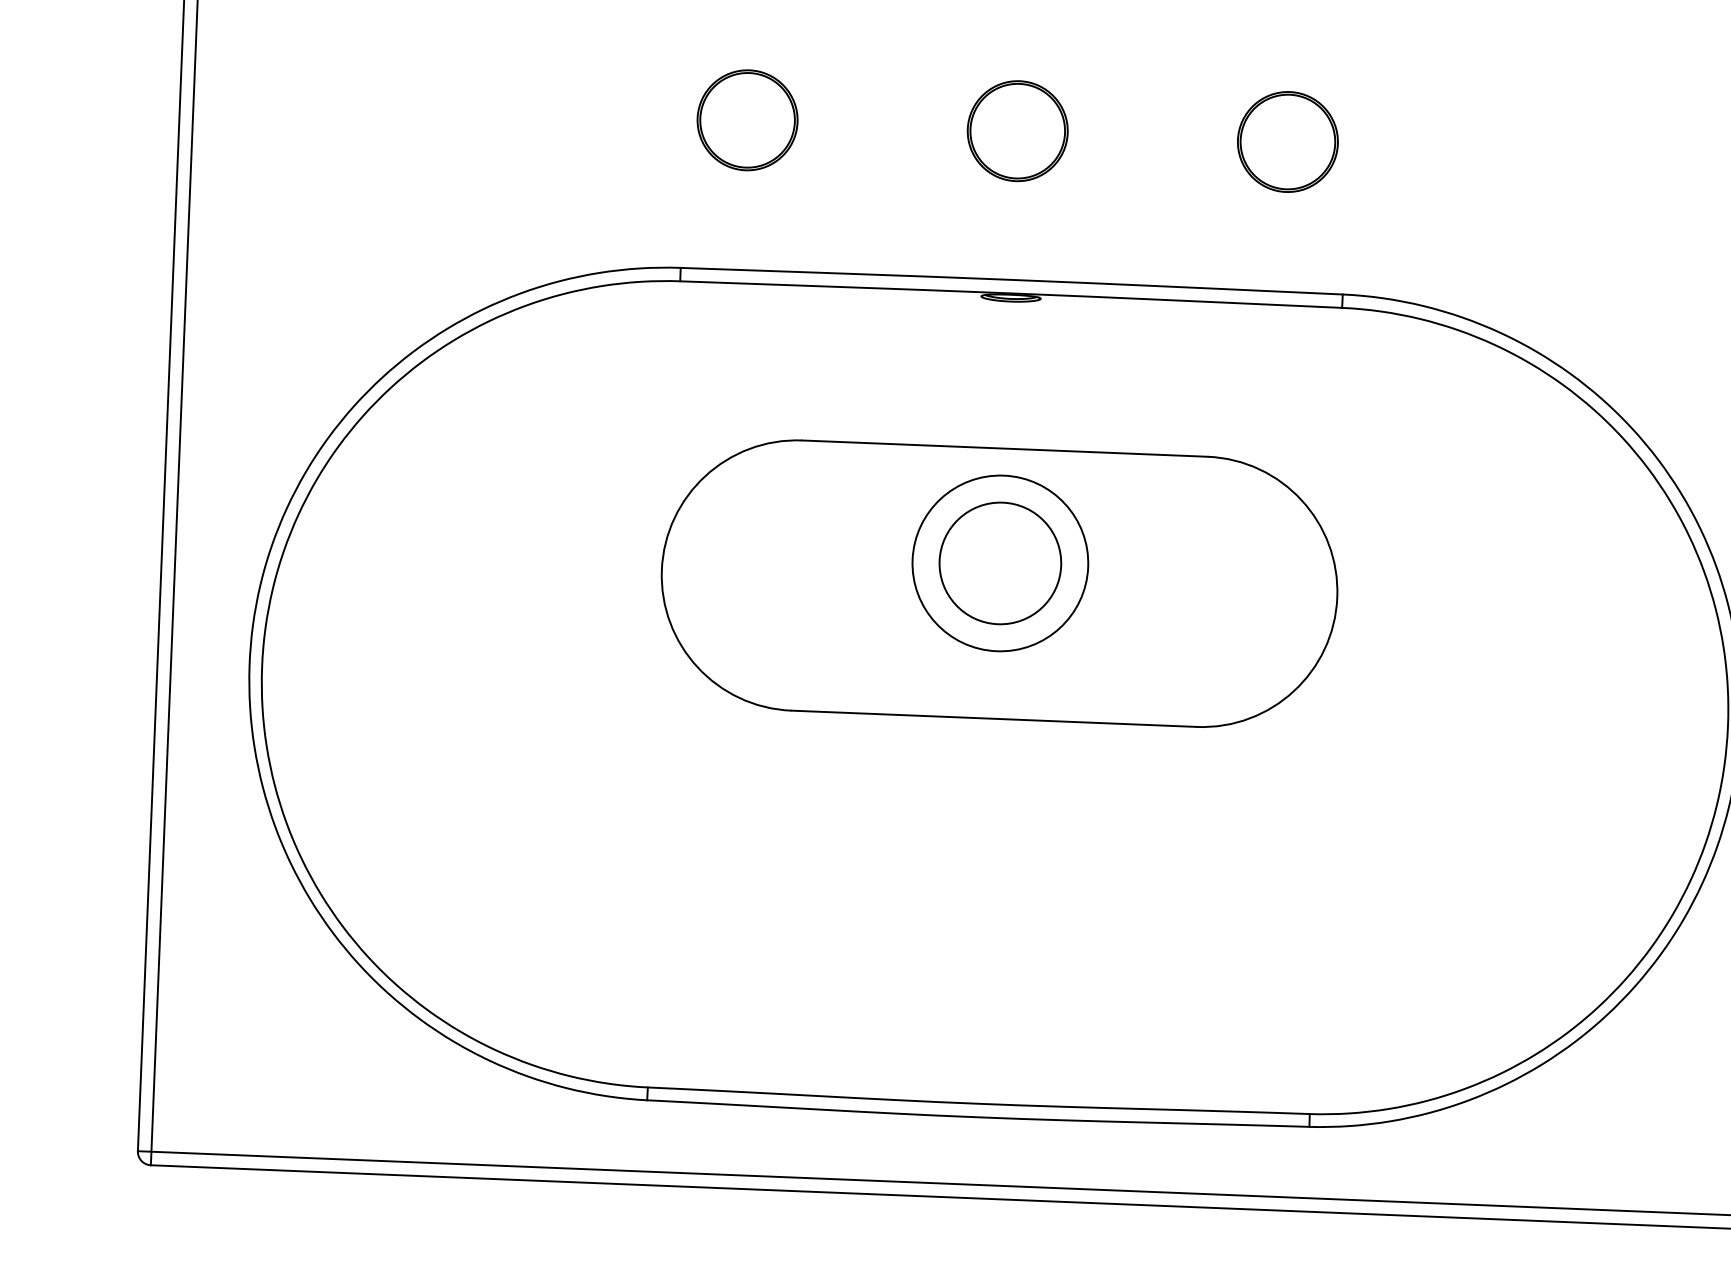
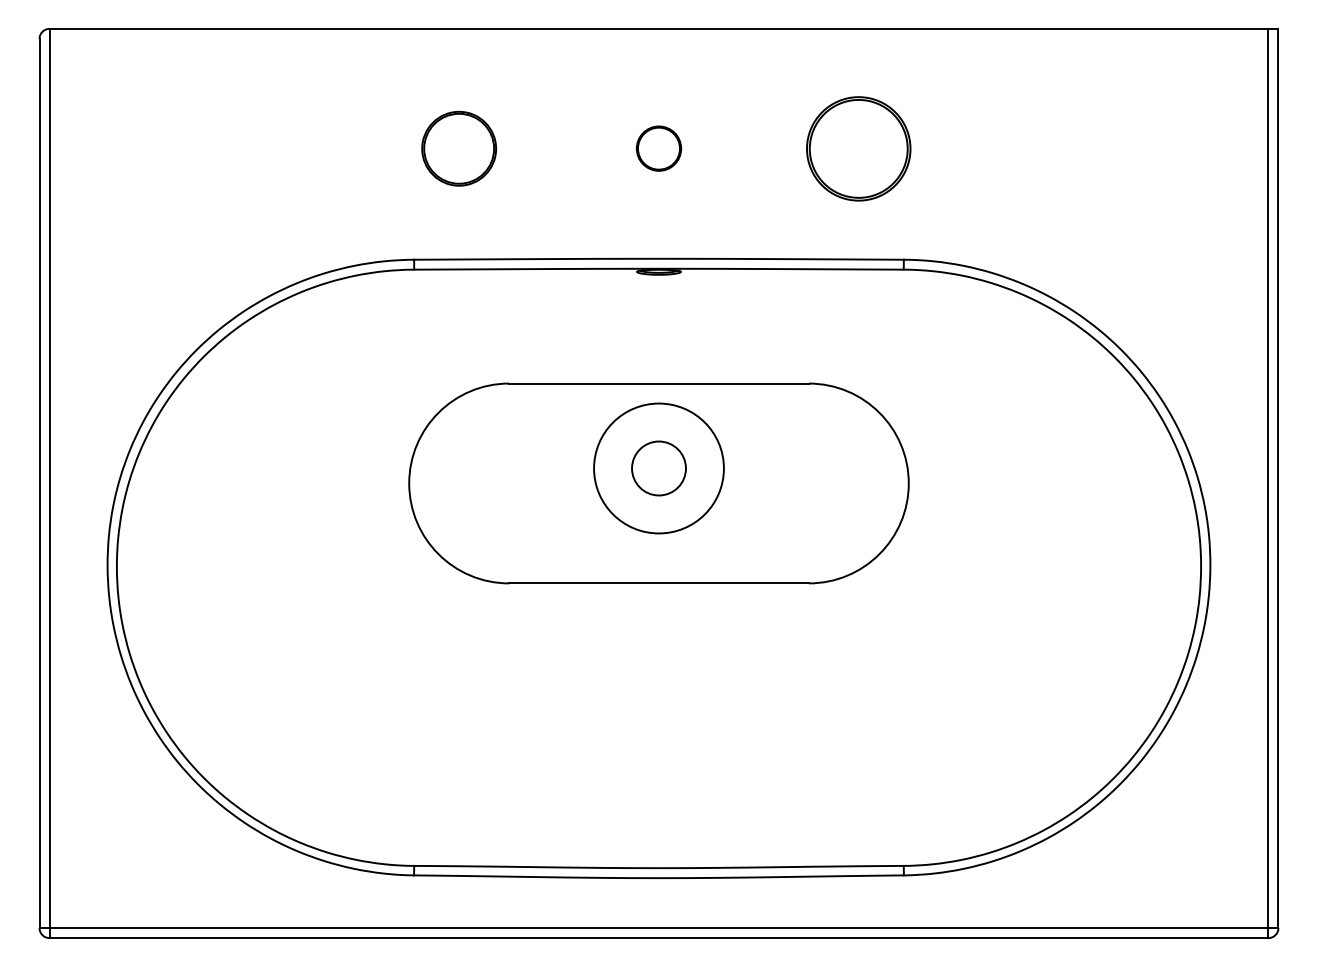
part: (1017, 130) -> (658, 148), size x0.6
part: (1287, 141) -> (858, 148), size x1.4
circle: (999, 563) -> (658, 468), size x0.6

